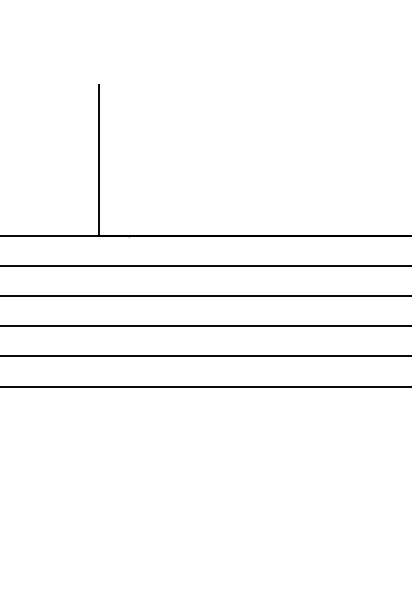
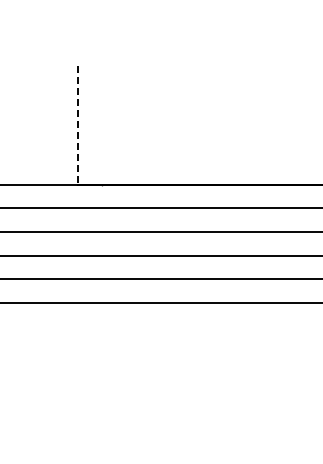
line: (98, 161) -> (77, 126), solid -> dashed

